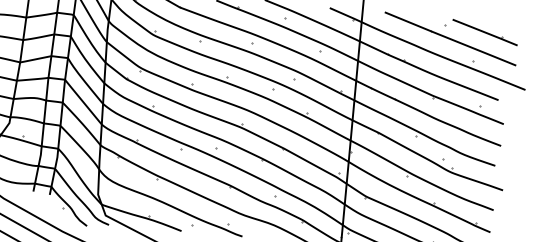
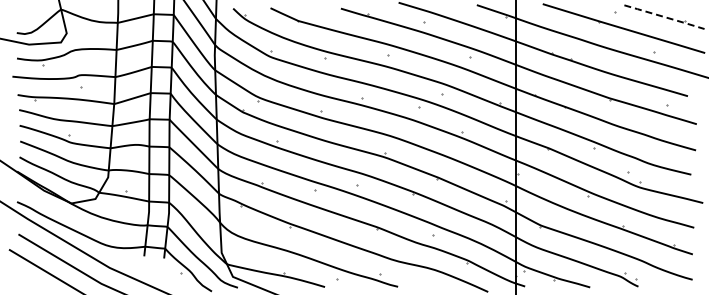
line: (485, 32) -> (664, 17), solid -> dashed

